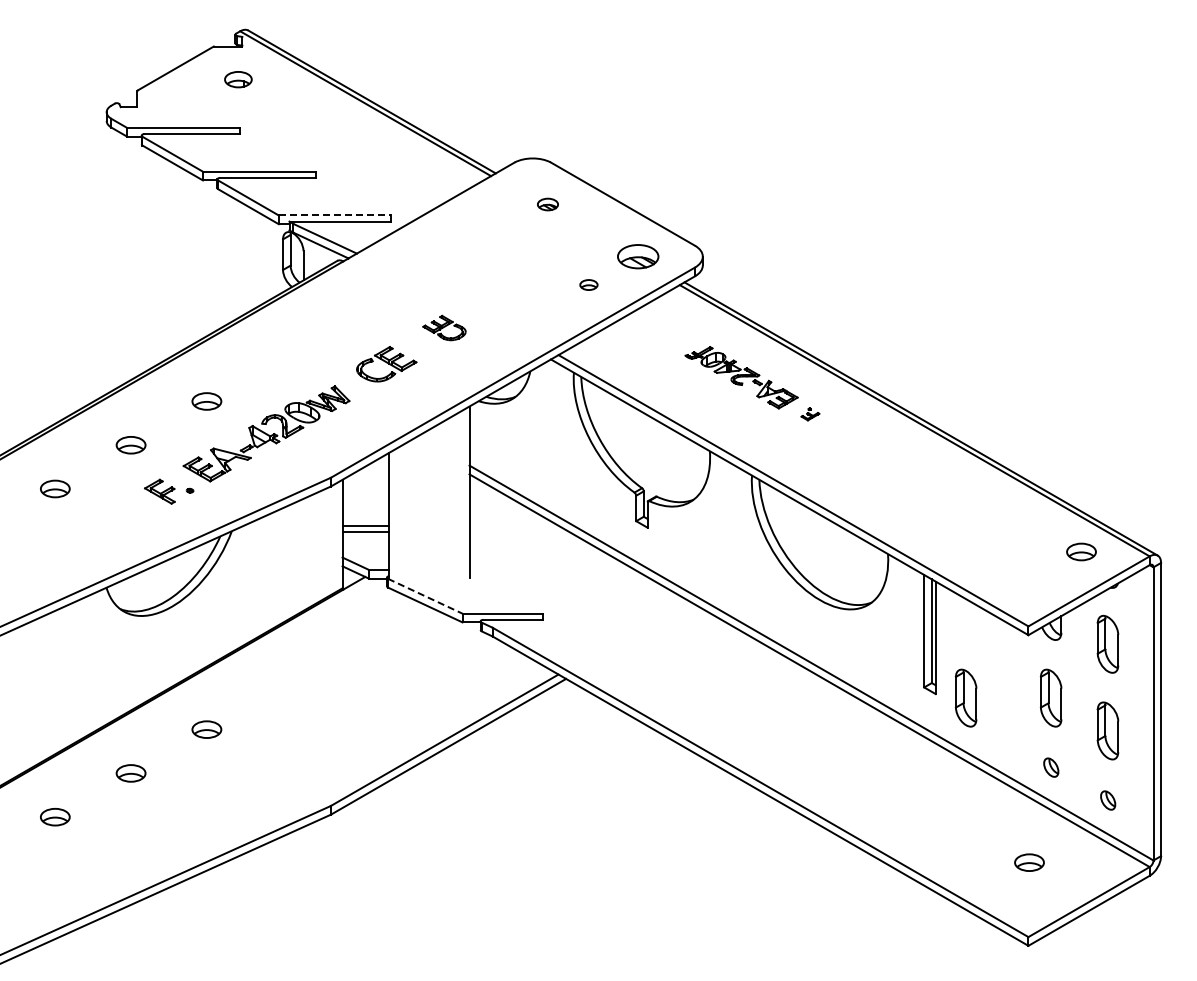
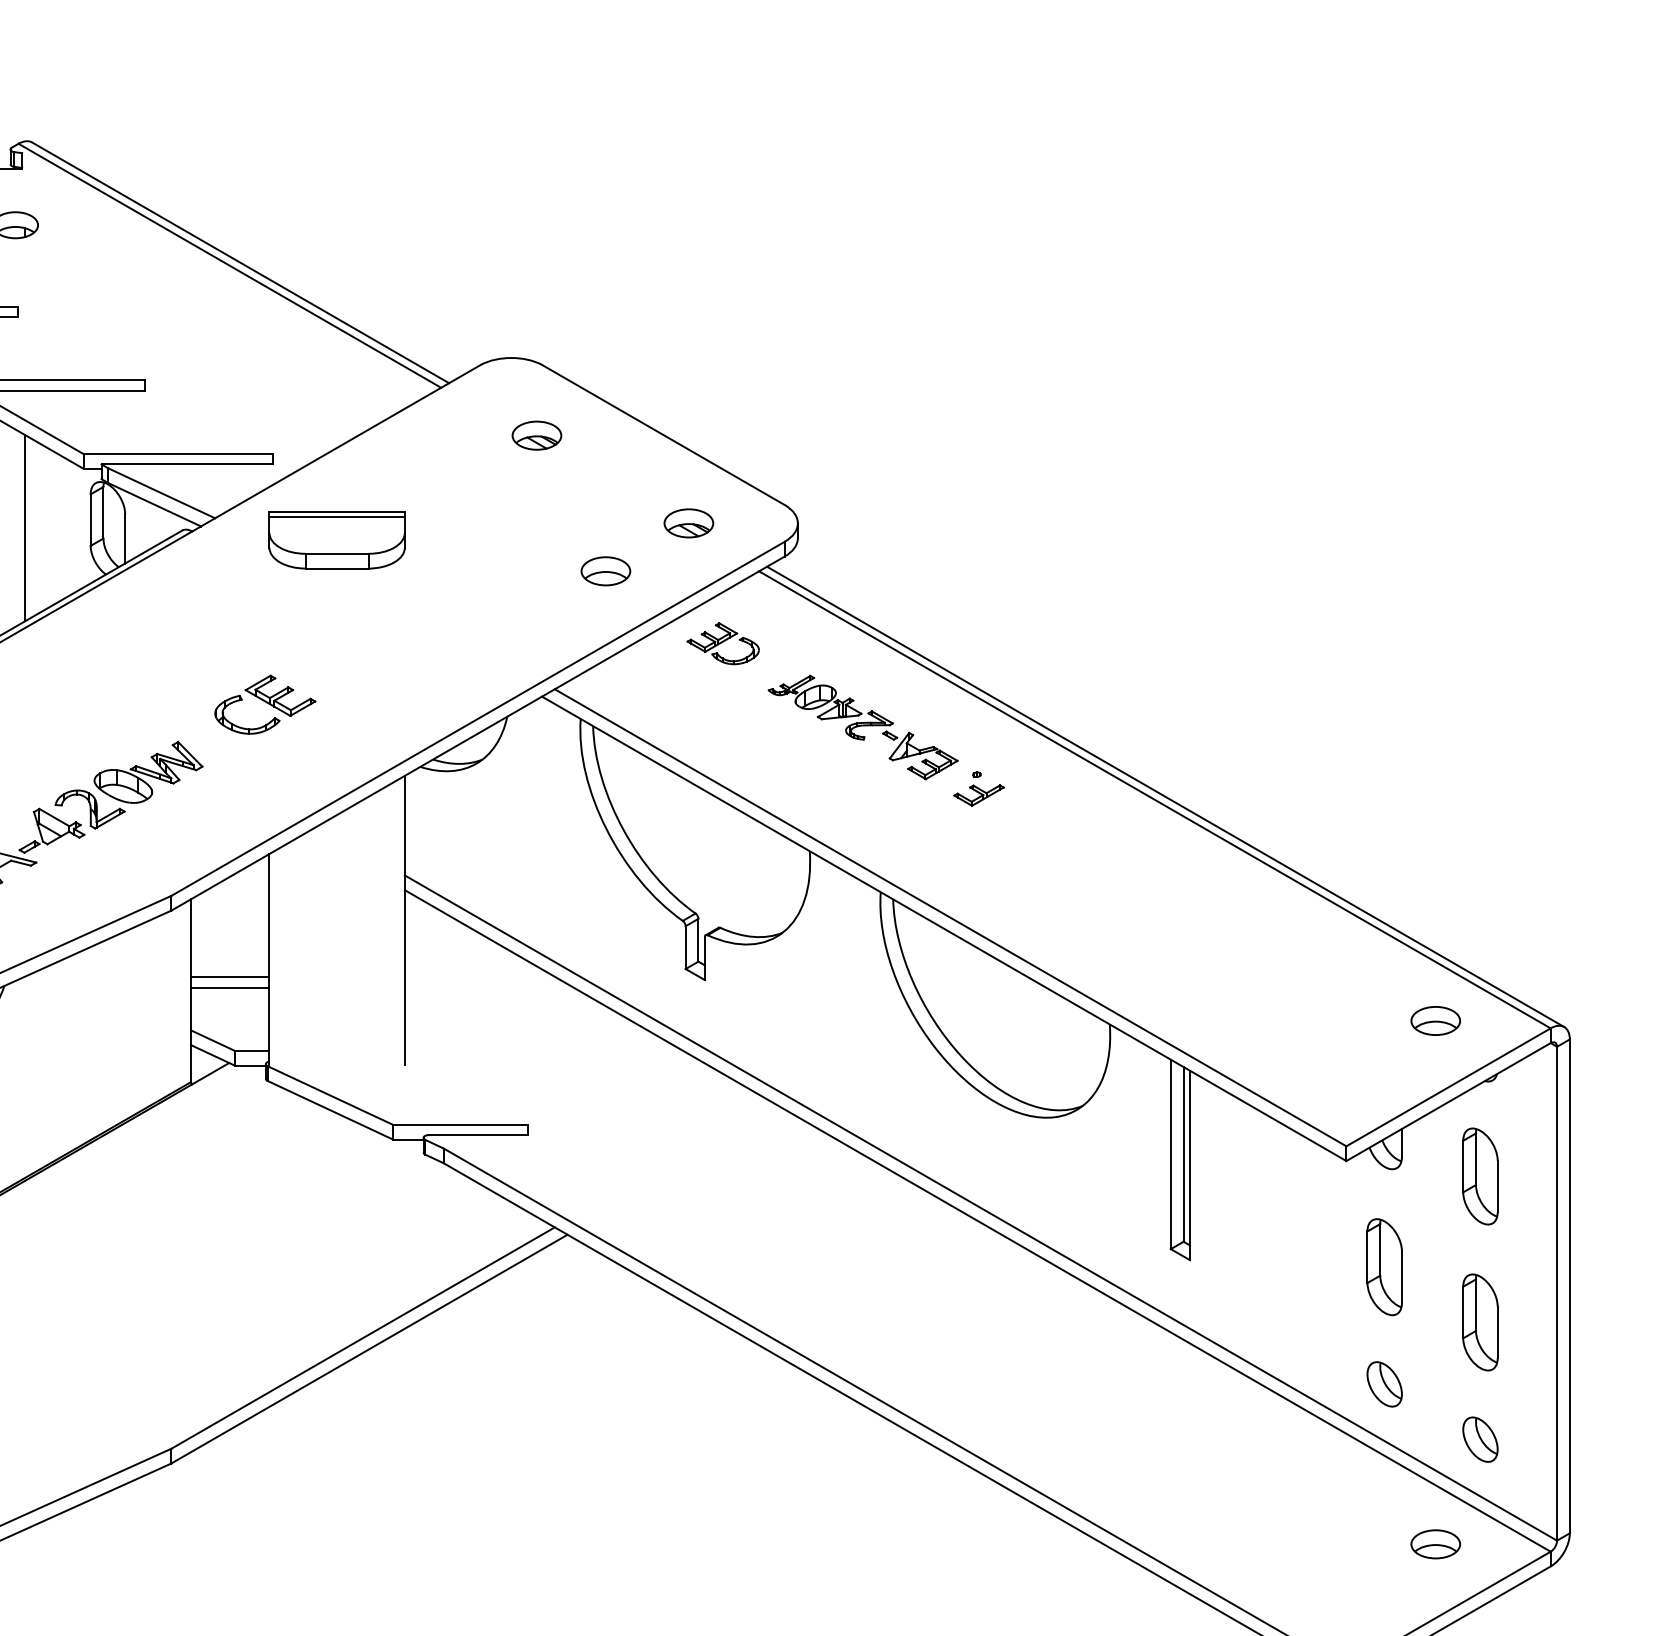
part: (547, 204) -> (536, 435), size x1.43
line: (335, 215) -> (179, 454), dashed -> solid
part: (637, 256) -> (687, 523), size x0.71
line: (244, 259) -> (25, 528), added
part: (429, 266) -> (337, 540), added
part: (588, 284) -> (605, 570), size x1.67
part: (444, 327) -> (723, 642), moved
part: (810, 414) -> (979, 789), size x1.67
line: (425, 596) -> (330, 1095), dashed -> solid
part: (965, 697) -> (1240, 1266), removed
part: (1051, 767) -> (1385, 1383), size x1.43
part: (1108, 800) -> (1481, 1439), size x1.43
part: (1029, 862) -> (1435, 1544), moved

